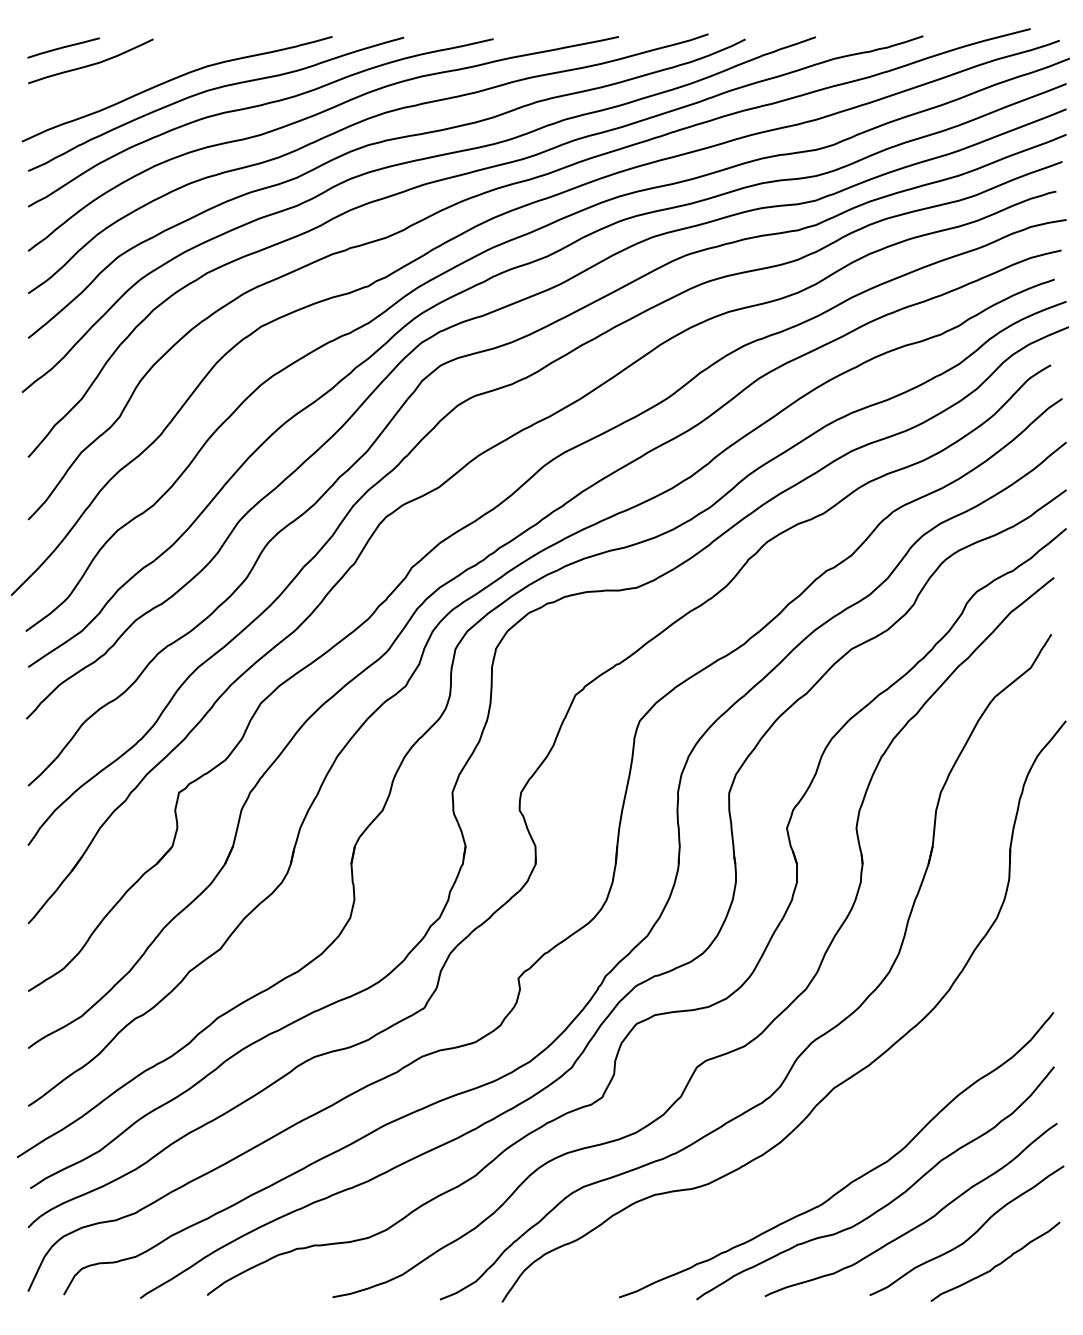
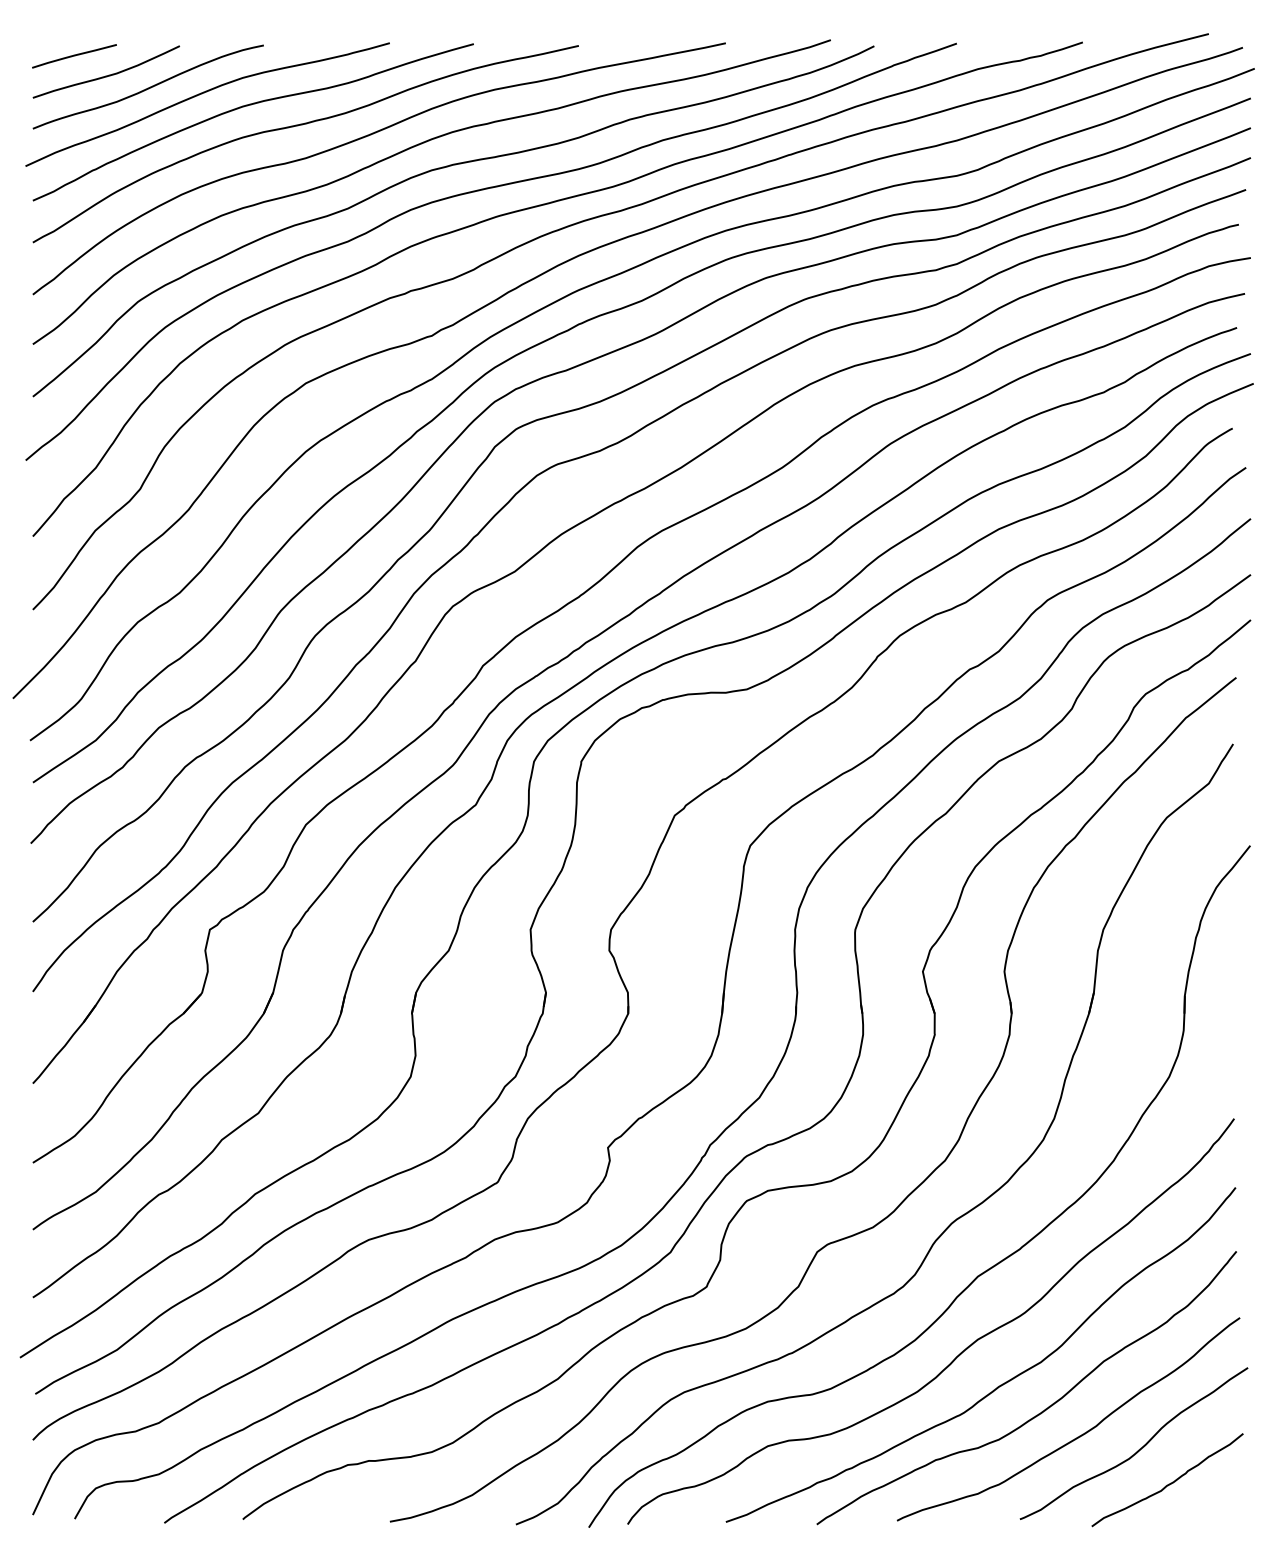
curve: (126, 74) -> (148, 87), added
curve: (819, 1152) -> (961, 1351), added

